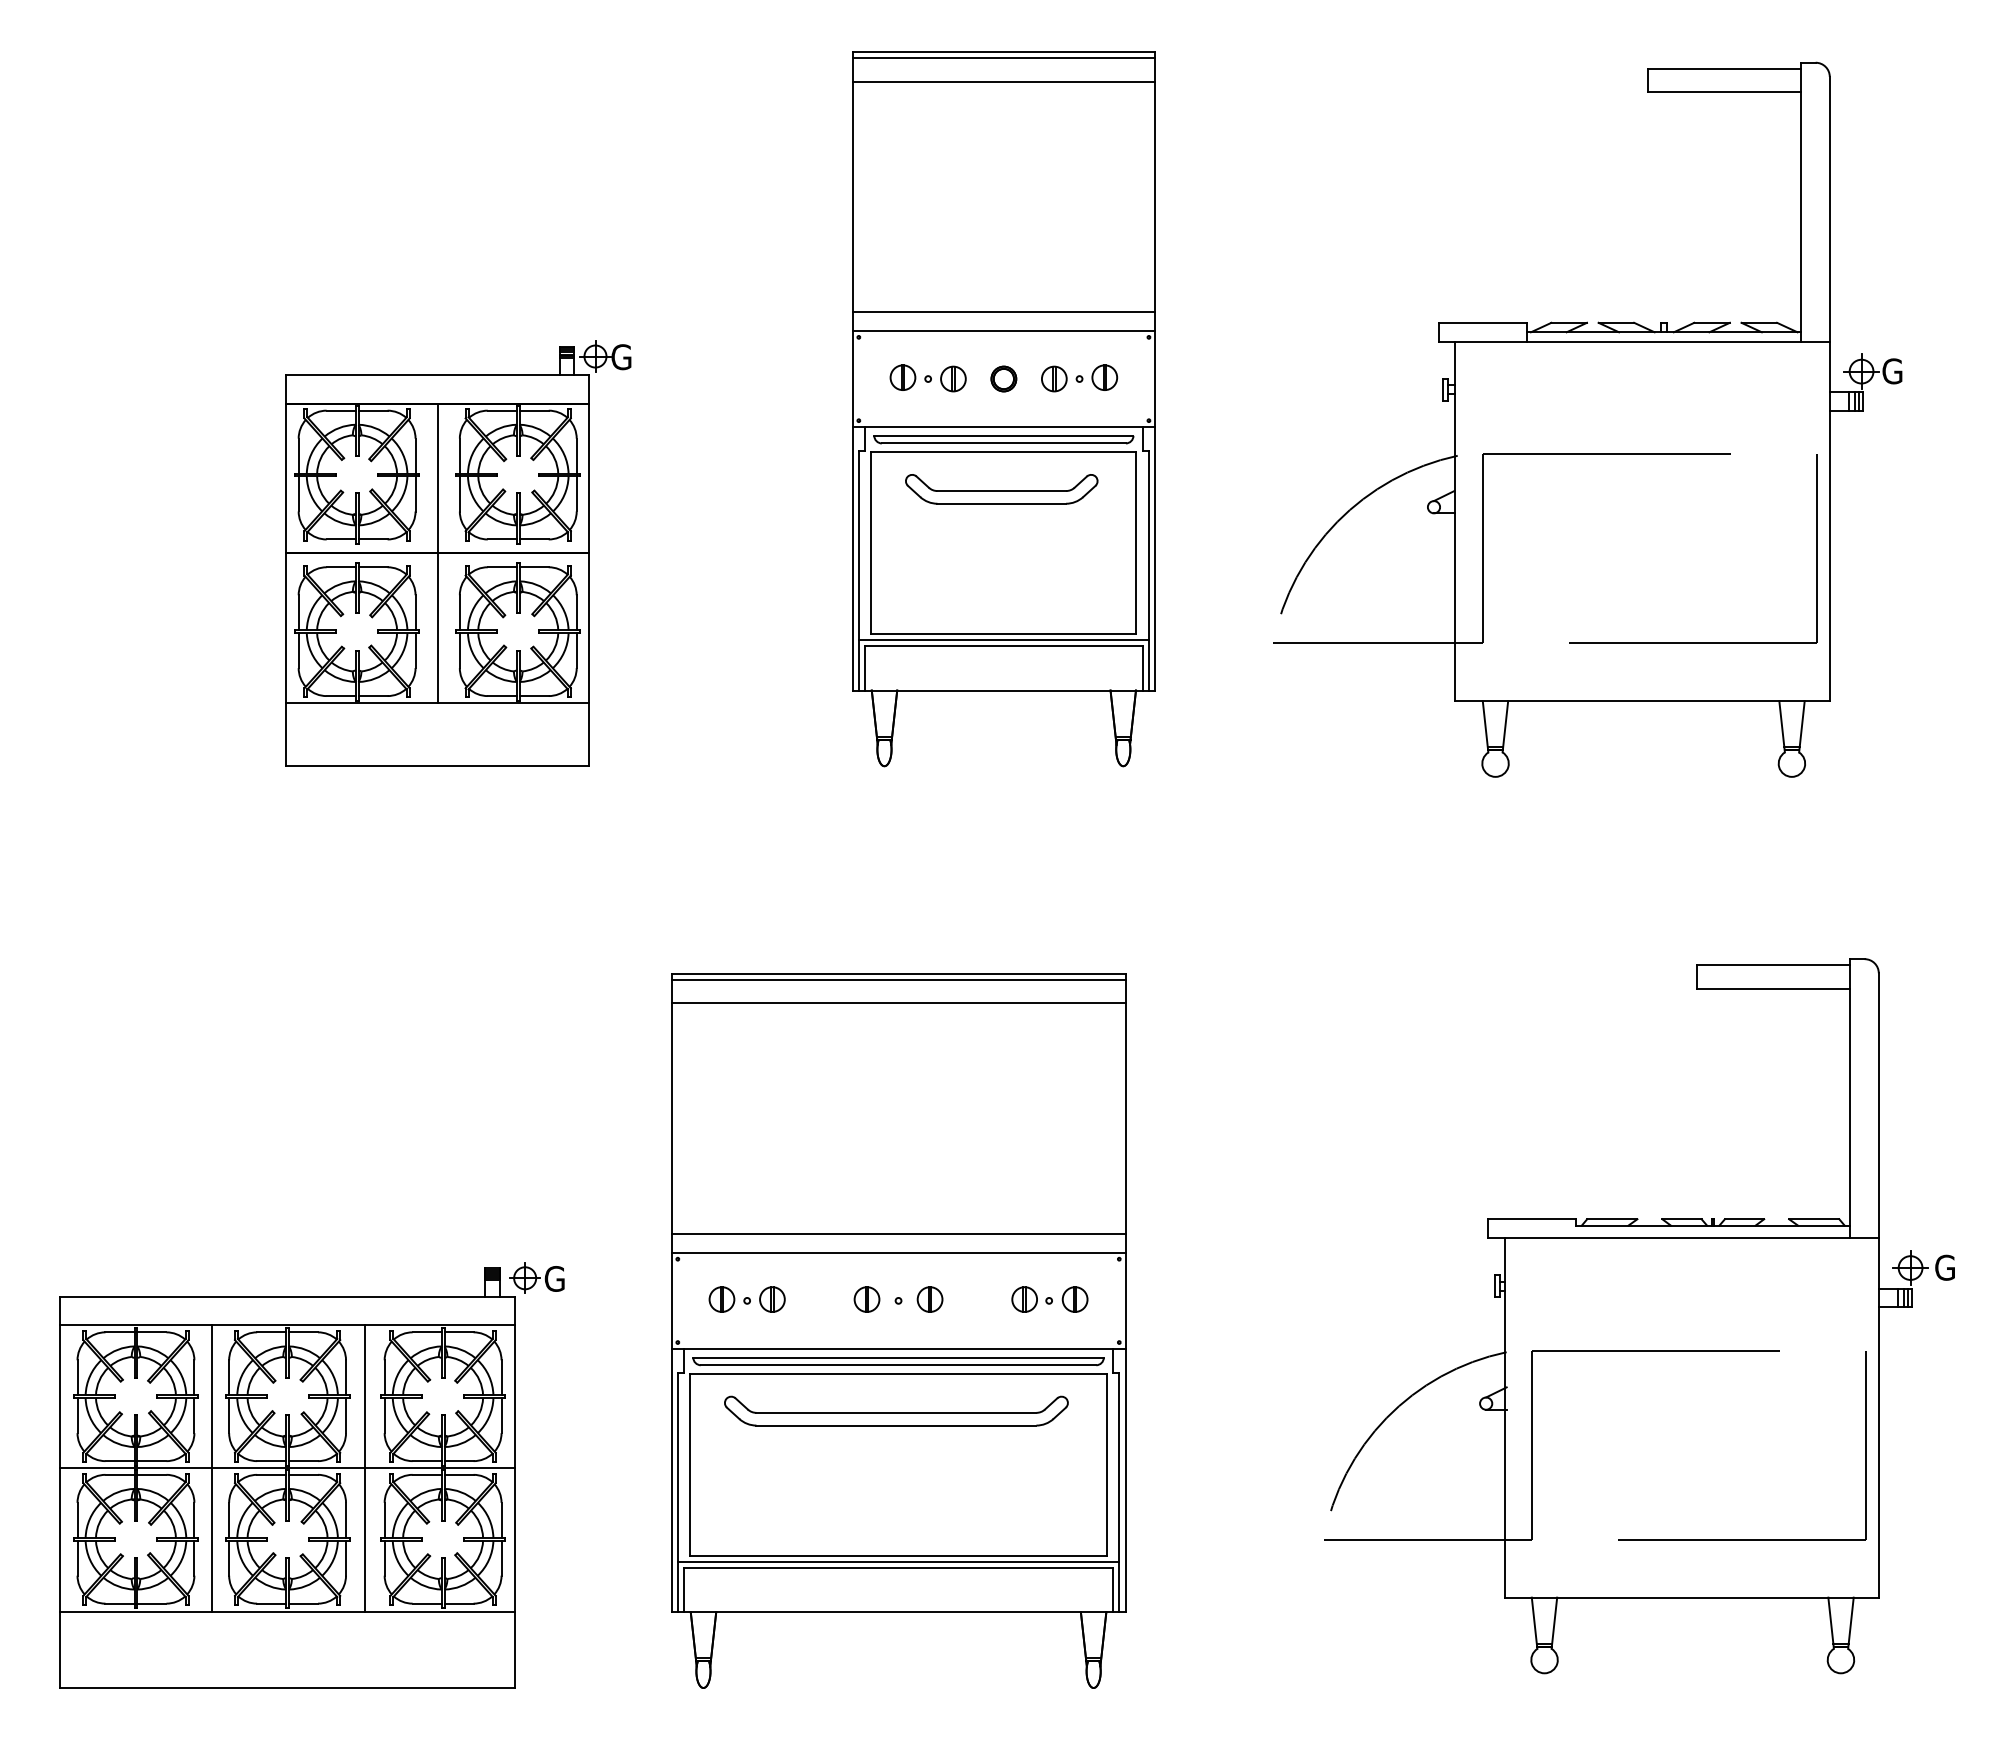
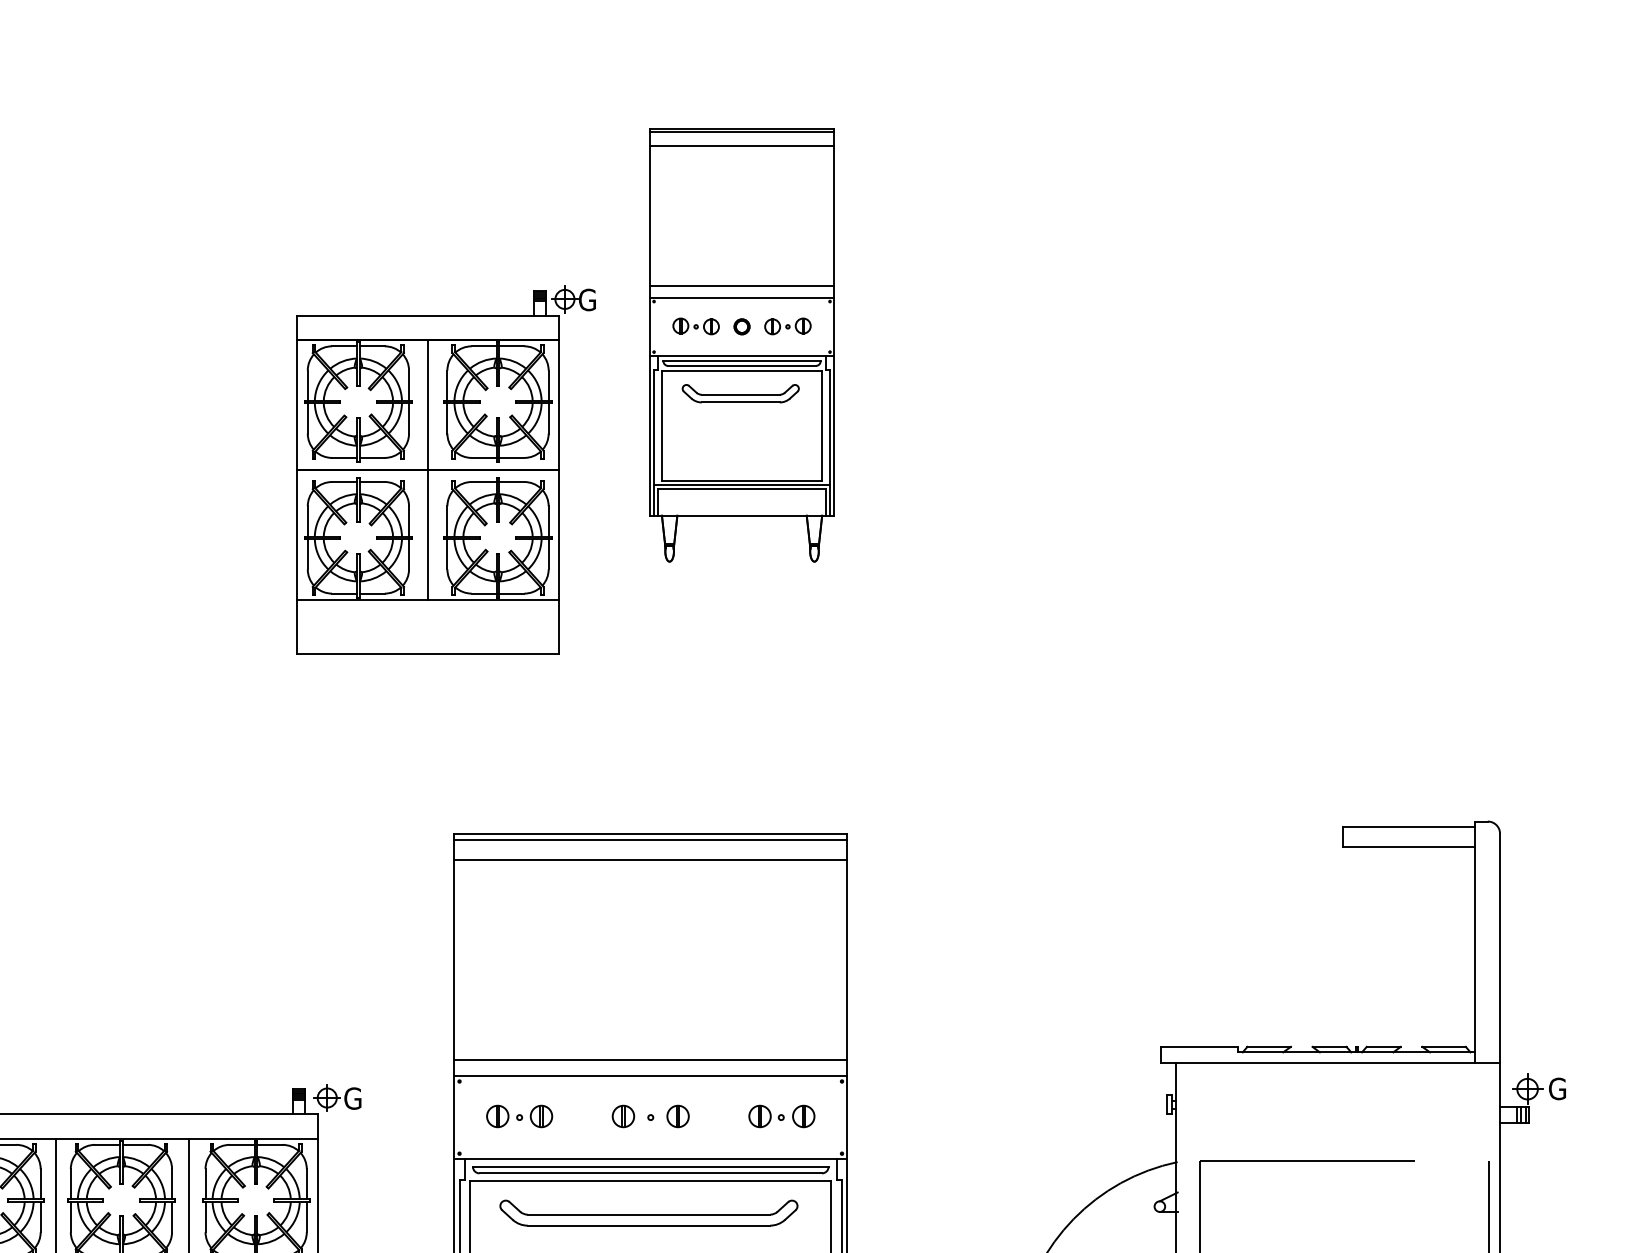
part: (1003, 409) -> (741, 345), size x0.7
part: (1587, 419) -> (1247, 353), removed
part: (458, 553) -> (446, 470), moved

